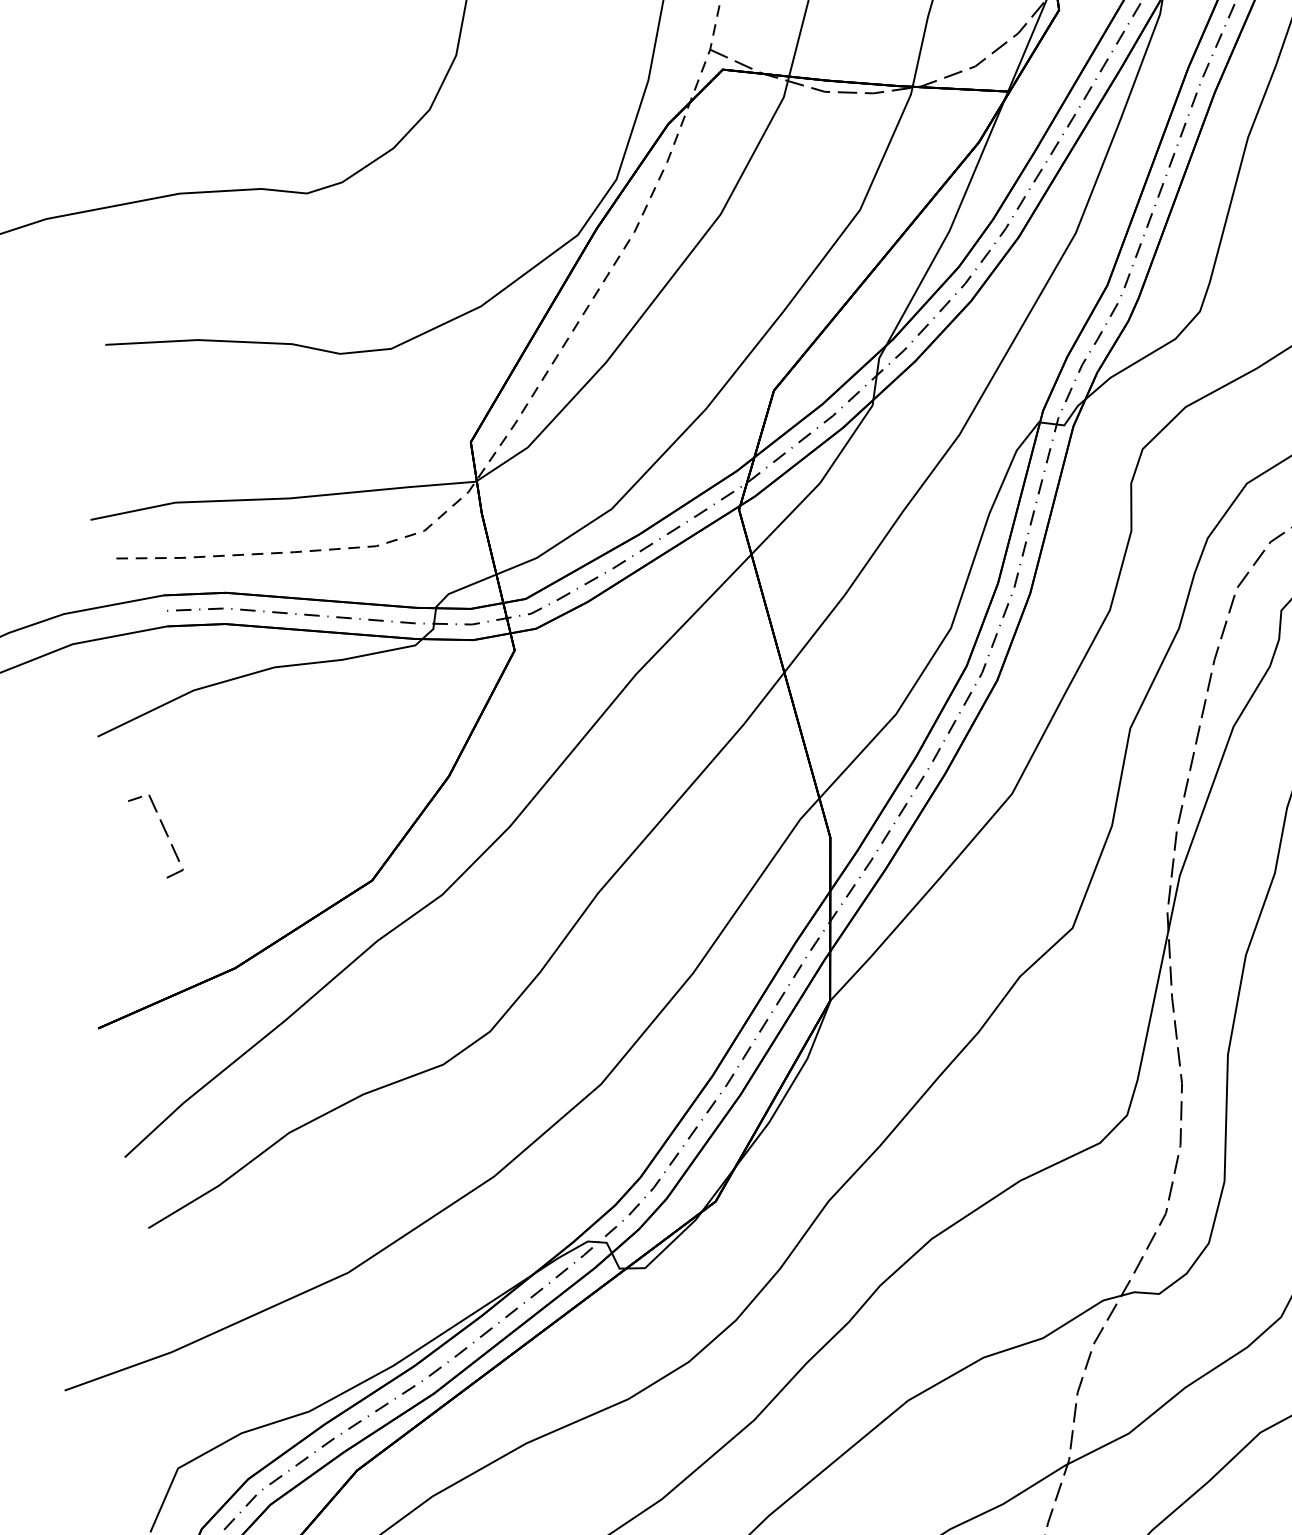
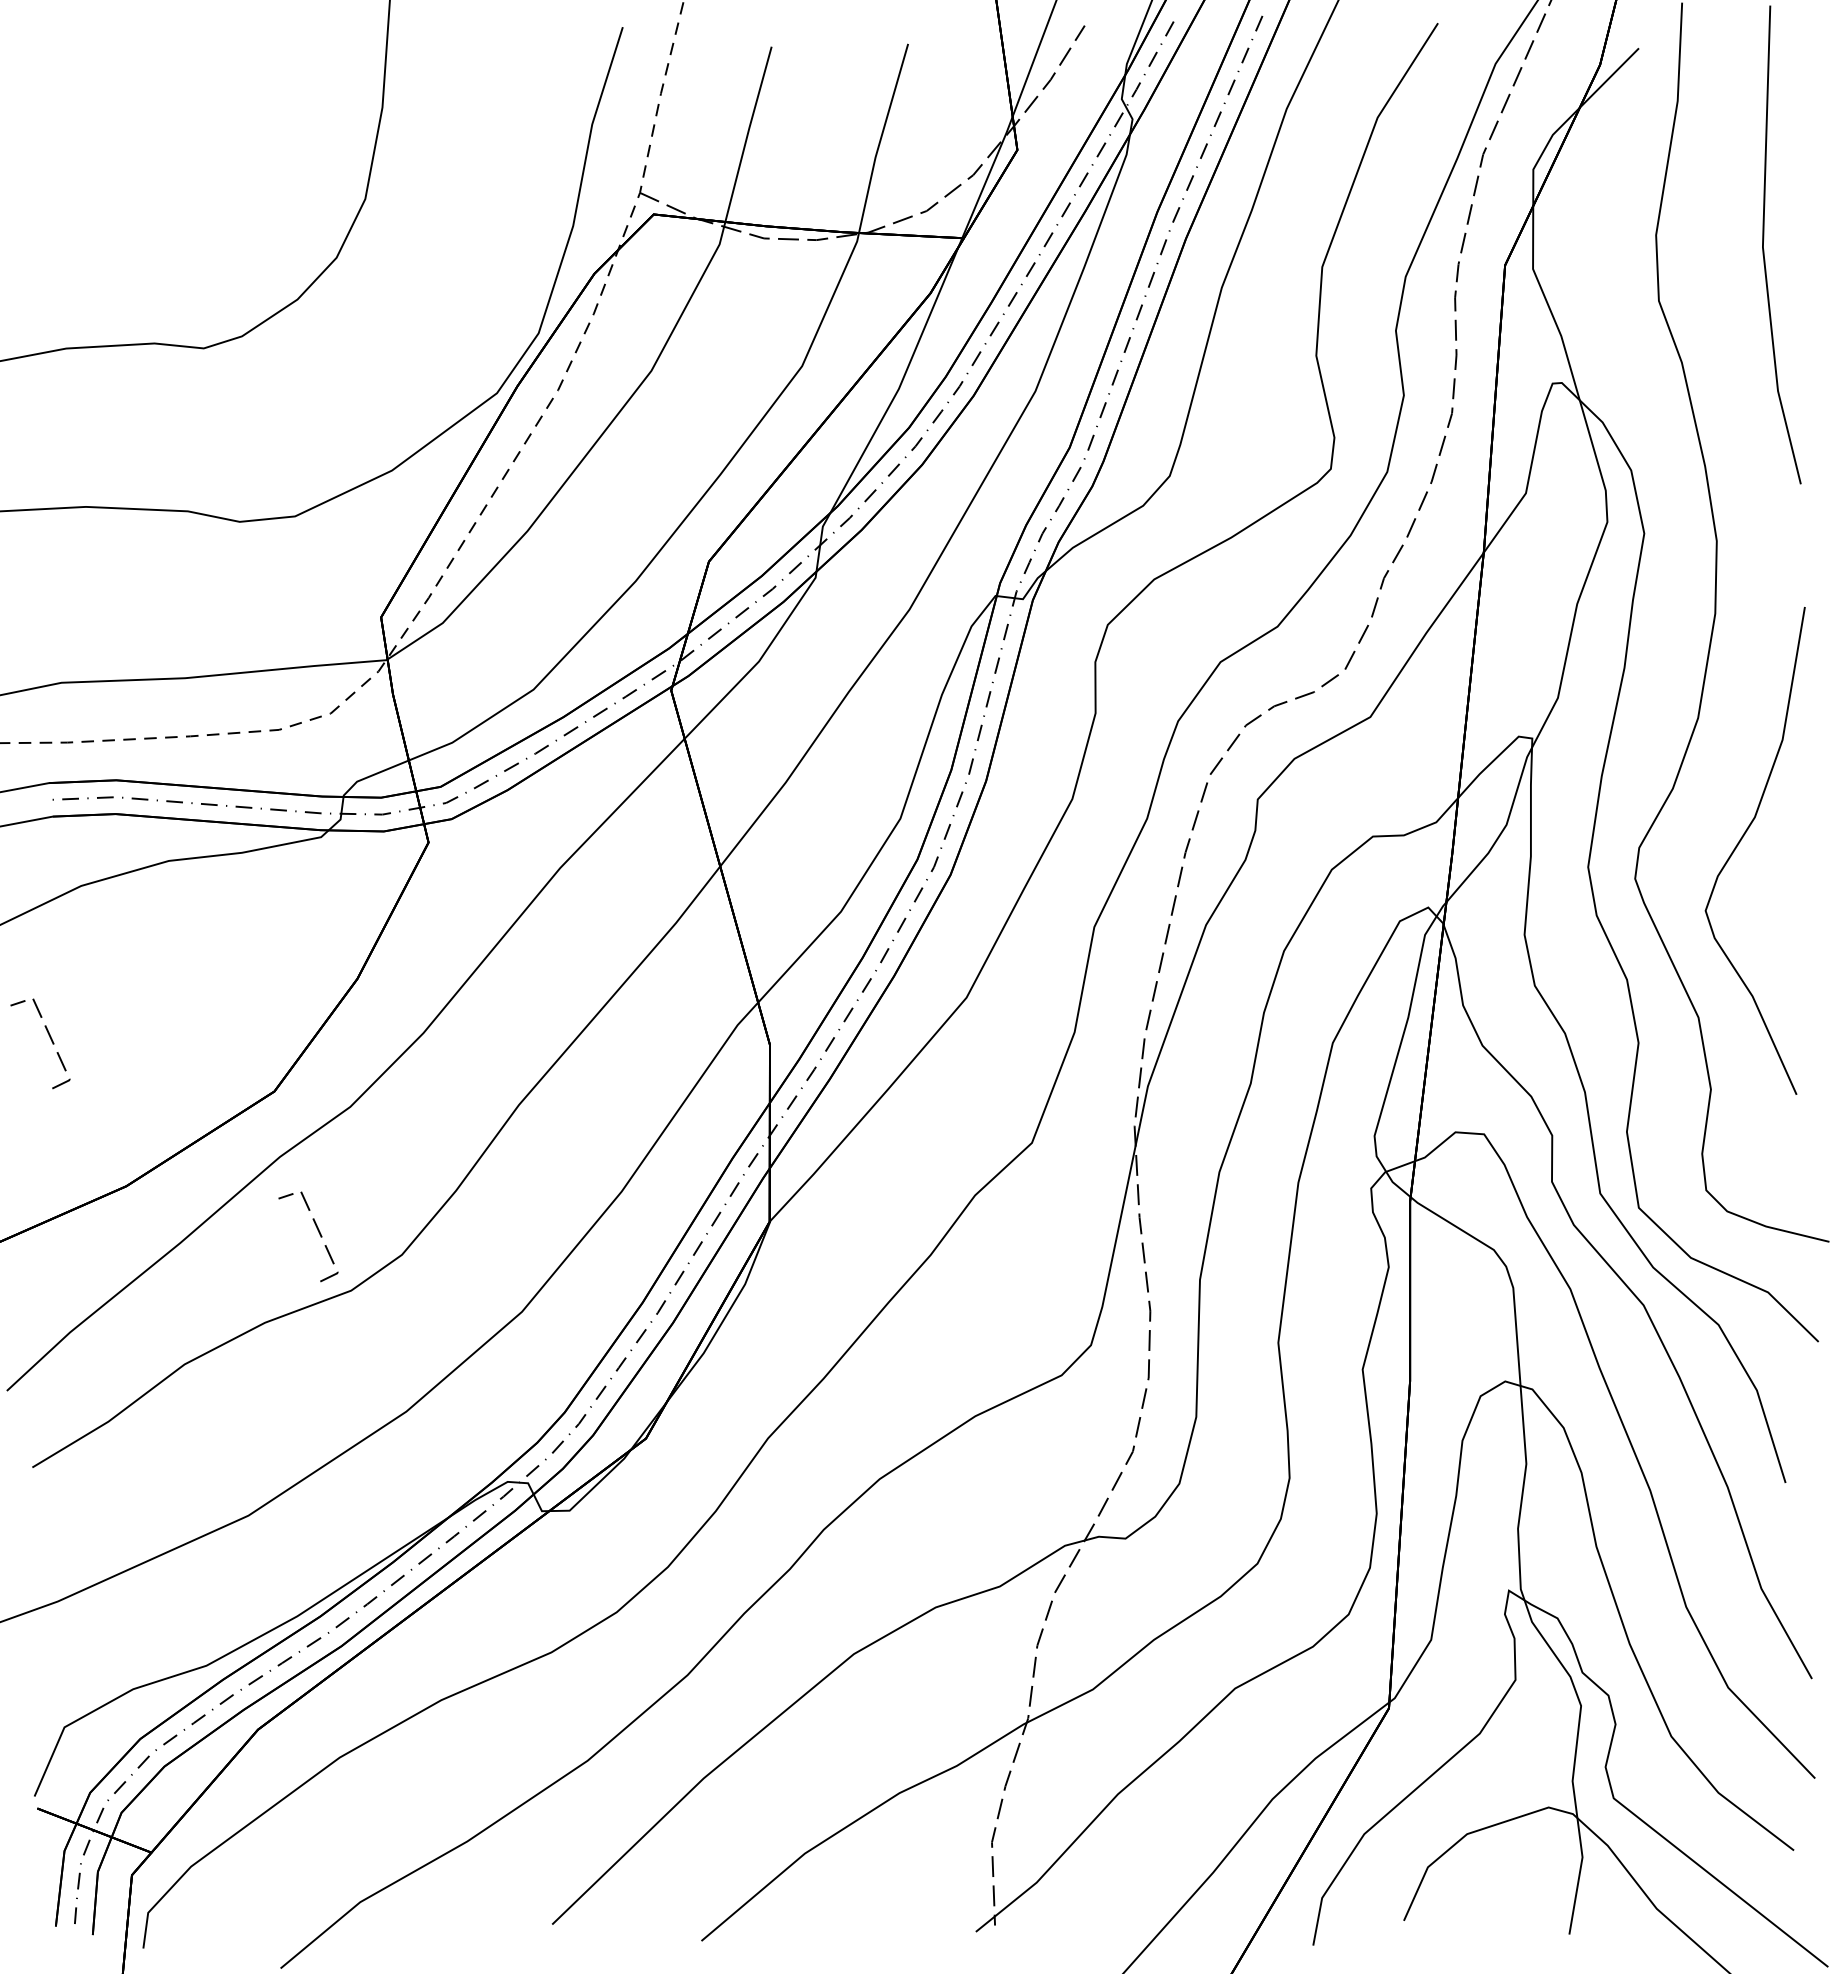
line: (412, 1010) -> (318, 1232), added

